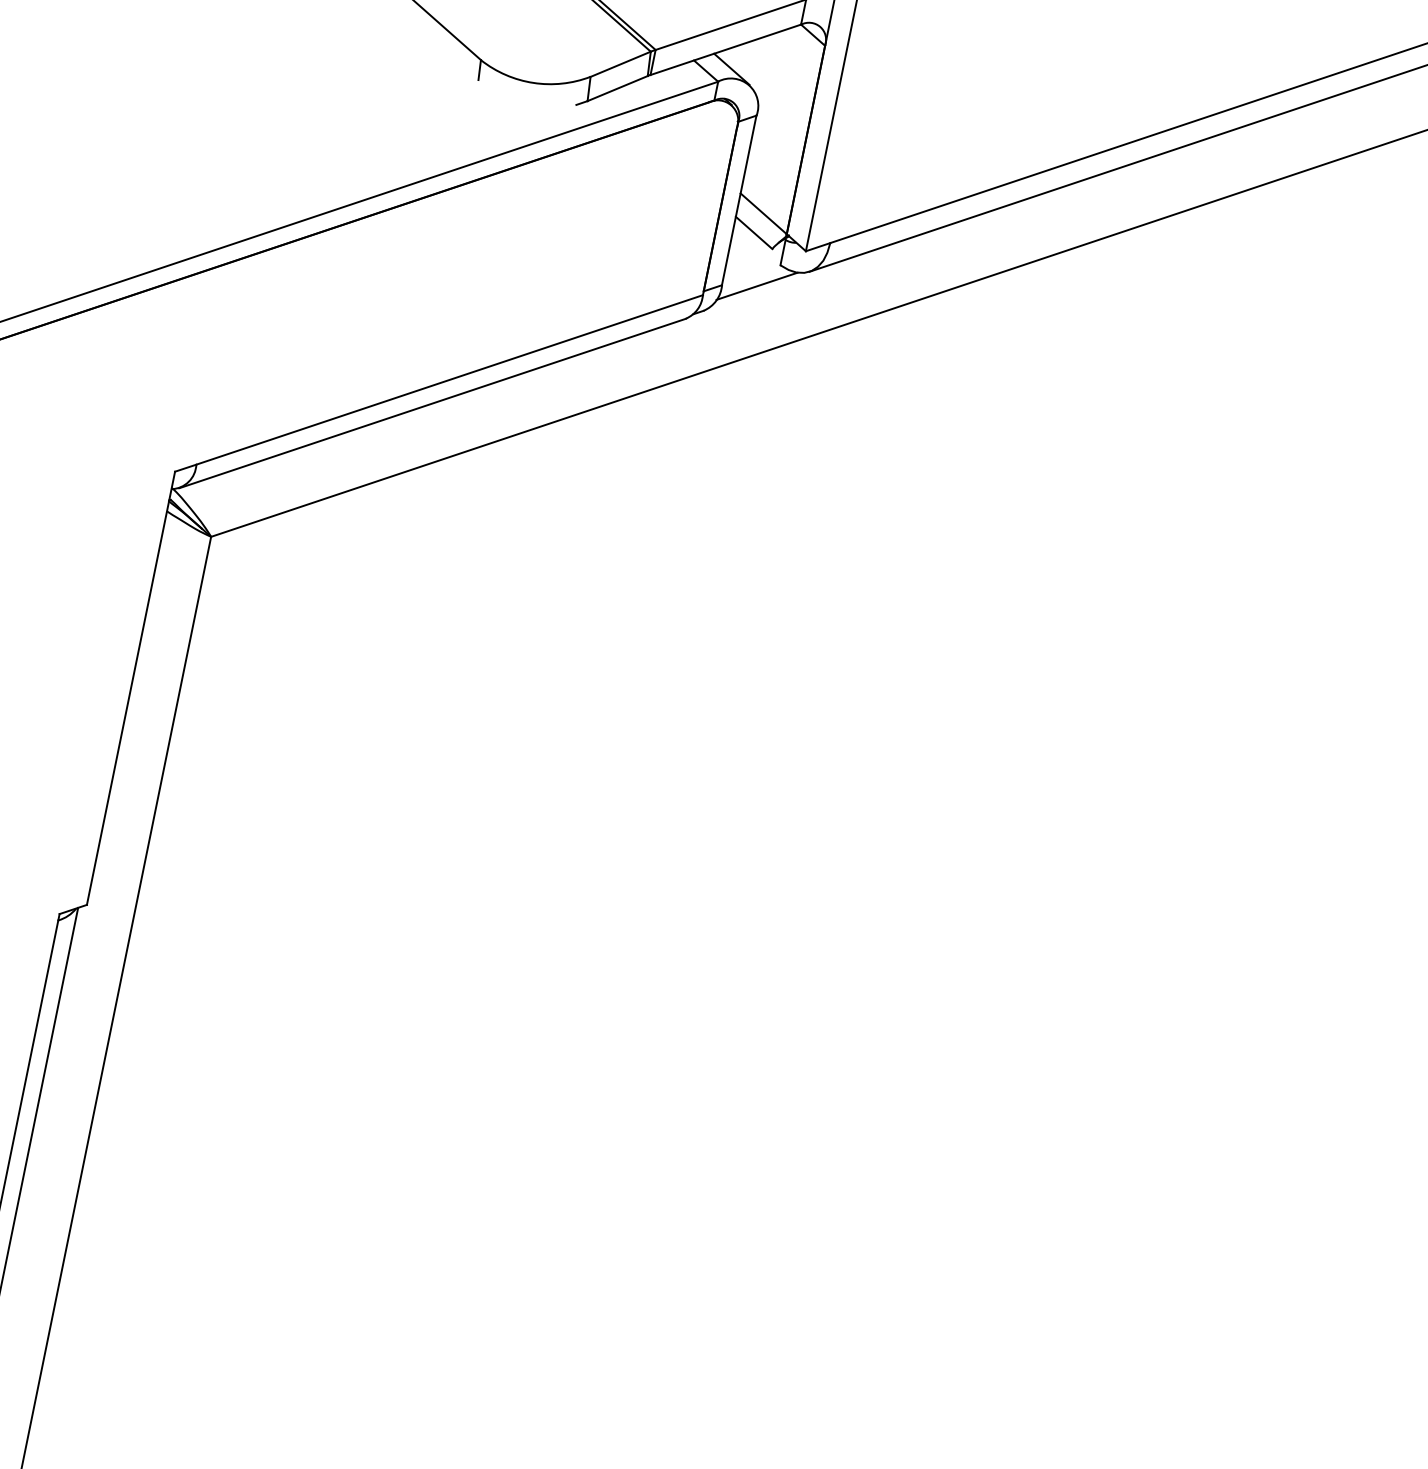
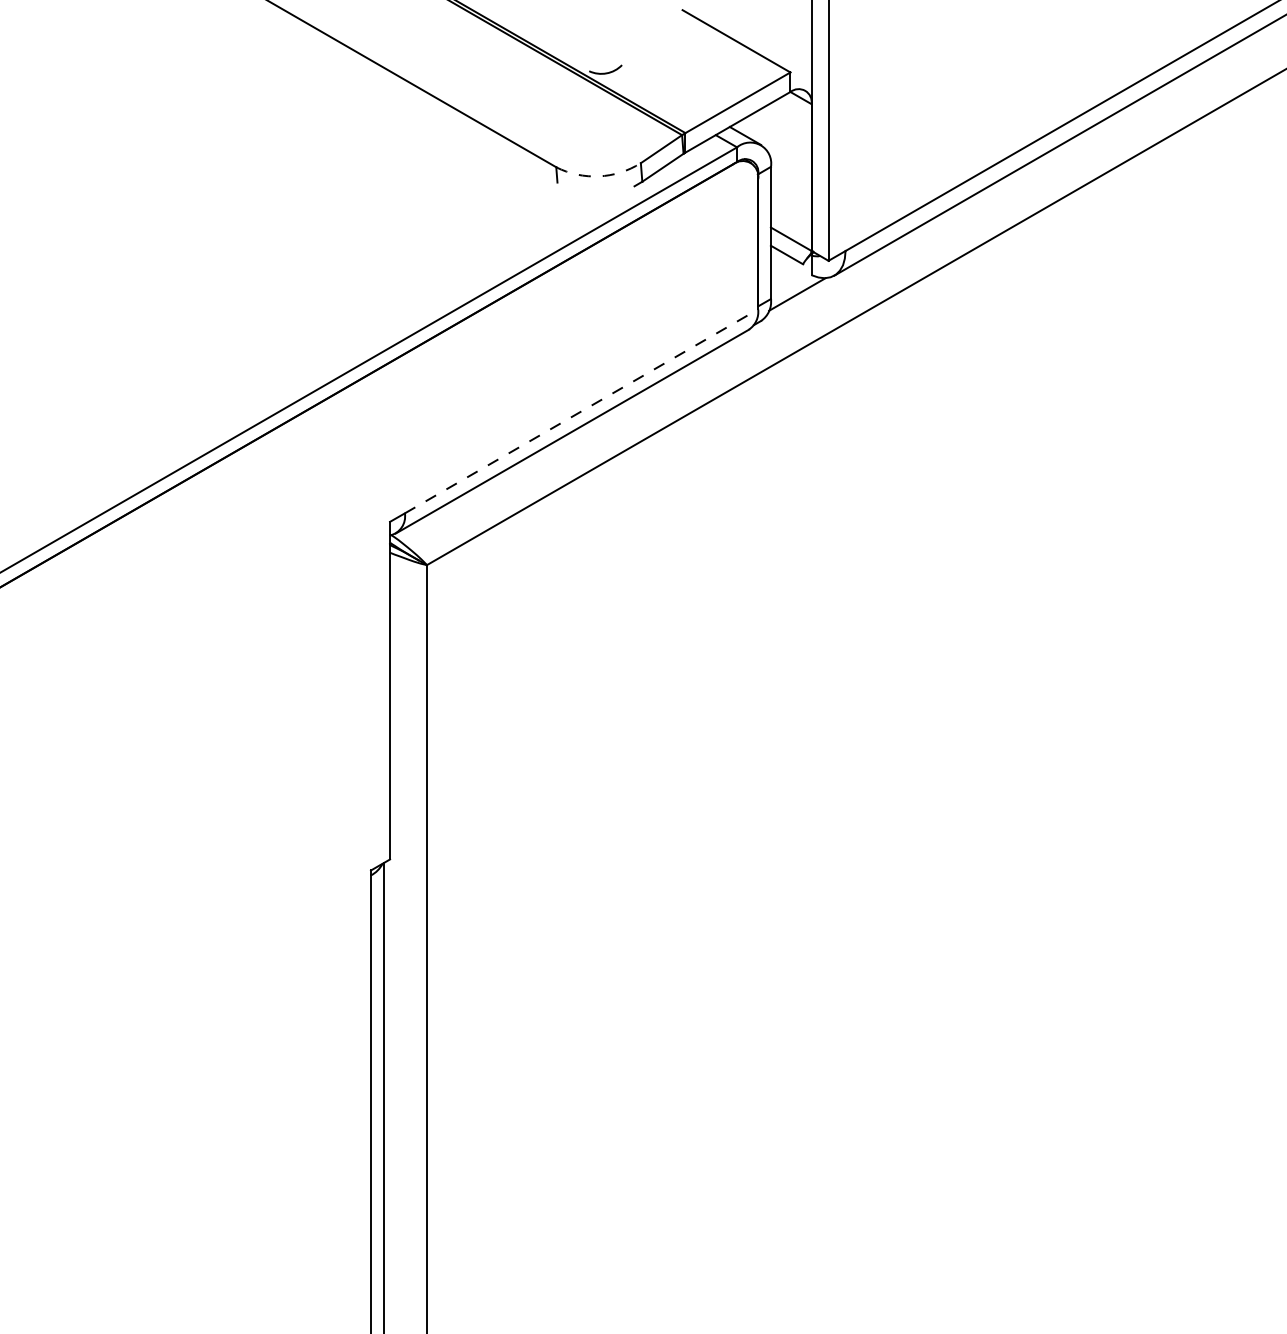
arc: (534, 83) -> (599, 176), solid -> dashed
line: (449, 380) -> (581, 411), solid -> dashed

